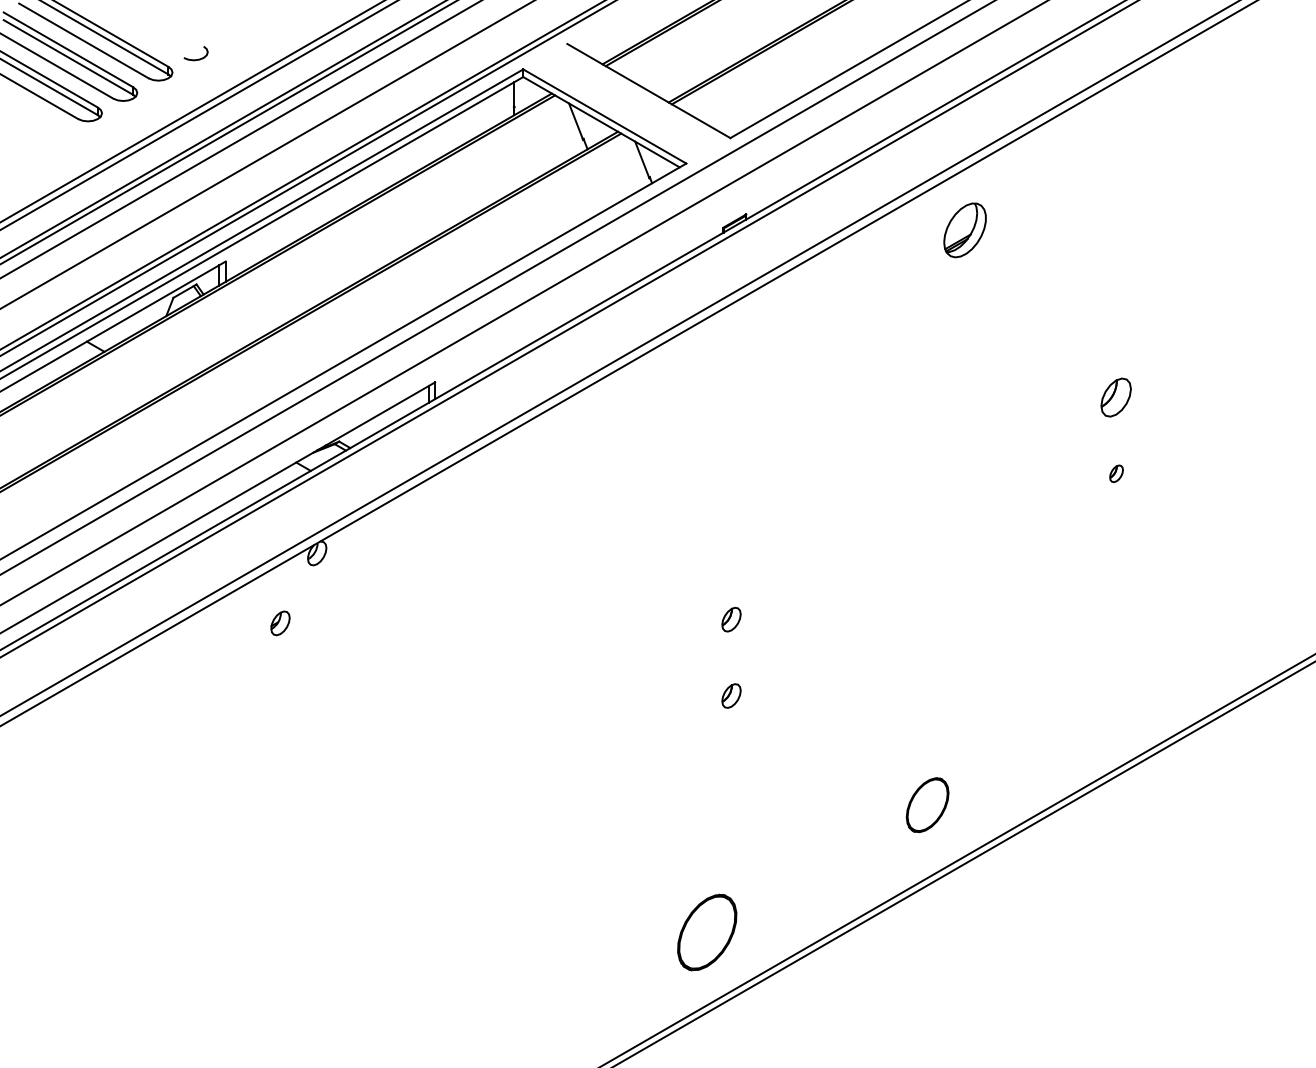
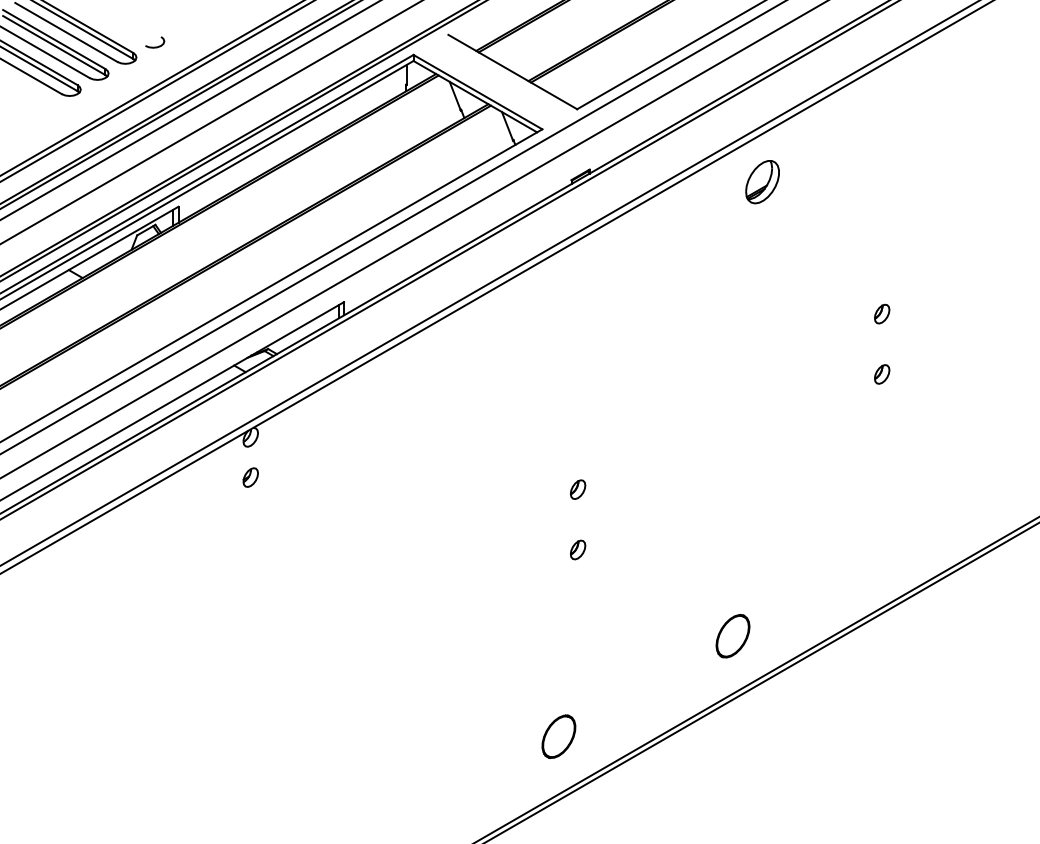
part: (1116, 396) -> (882, 313), size x0.62
part: (1116, 473) -> (882, 374), size x1.43
part: (280, 623) -> (250, 477), moved
part: (706, 932) -> (558, 736), size x0.71

